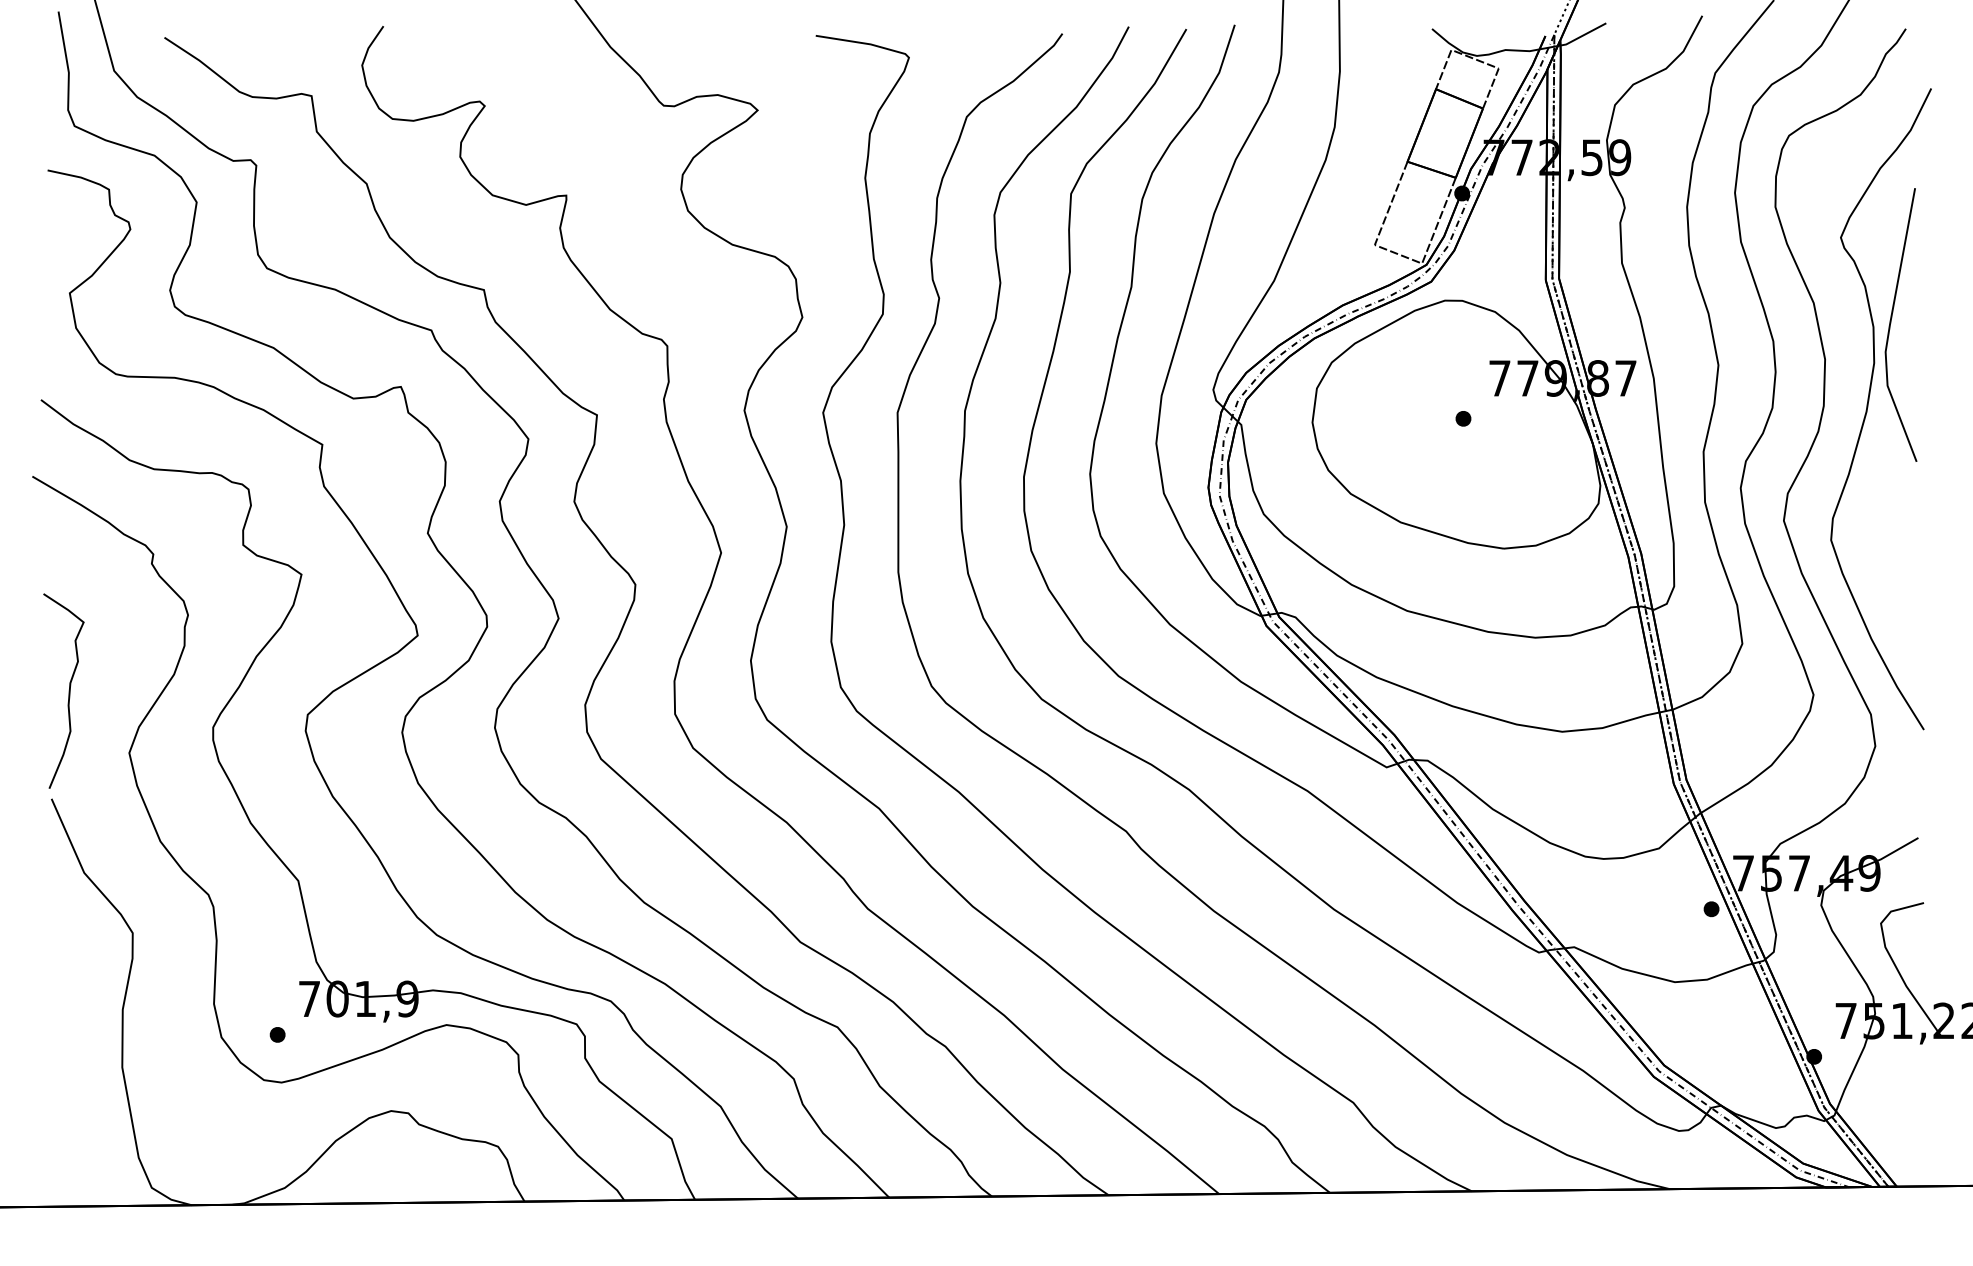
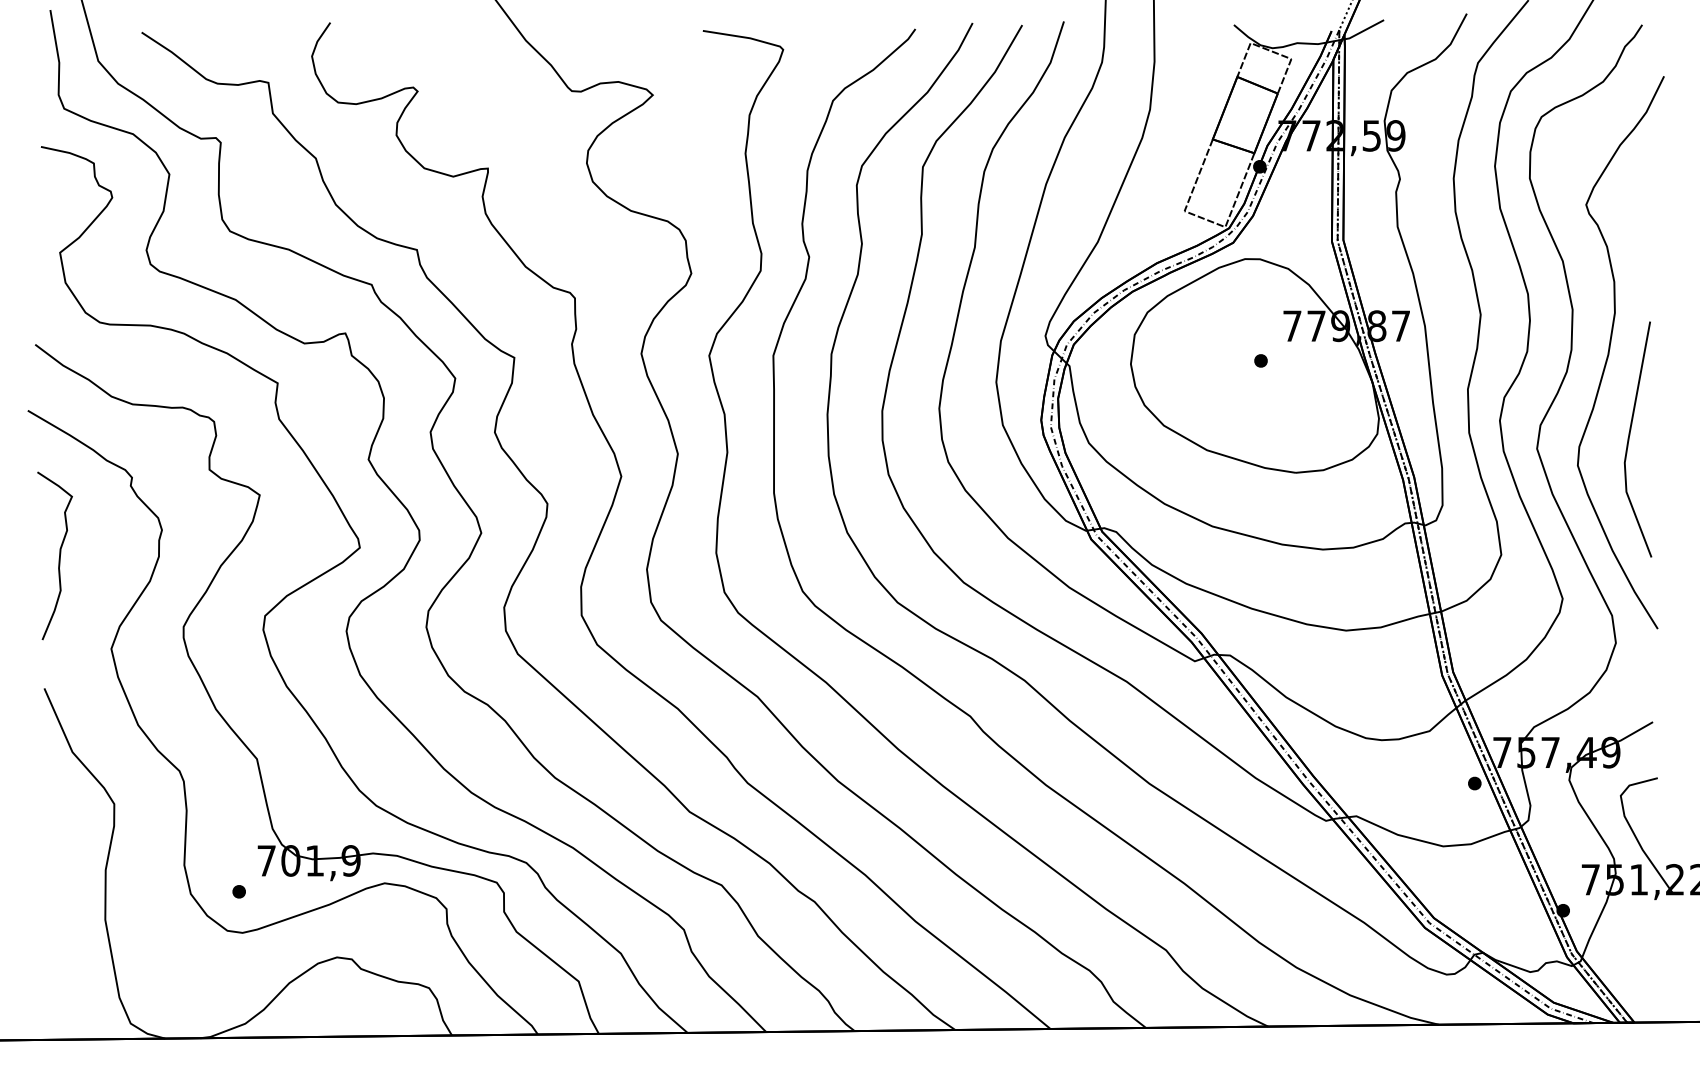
line: (1891, 323) -> (1629, 438), moved
curve: (68, 690) -> (58, 555), moved

